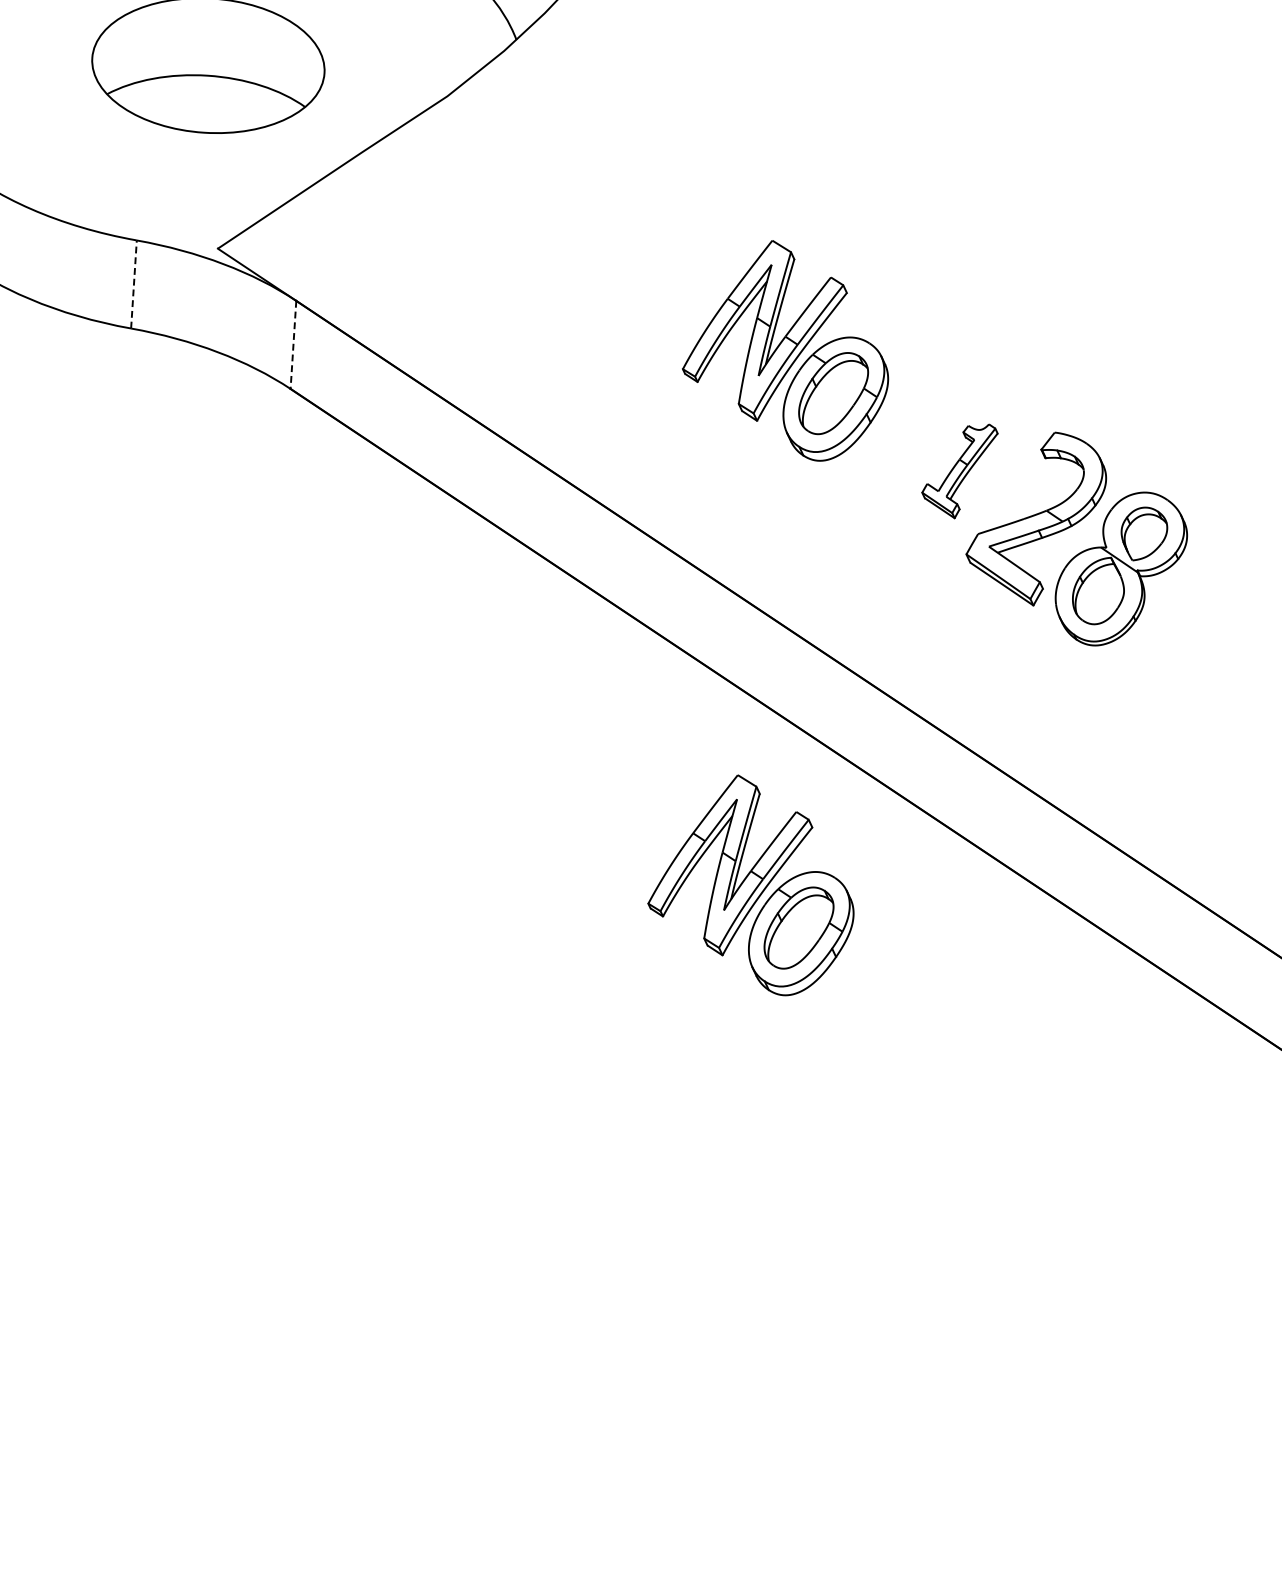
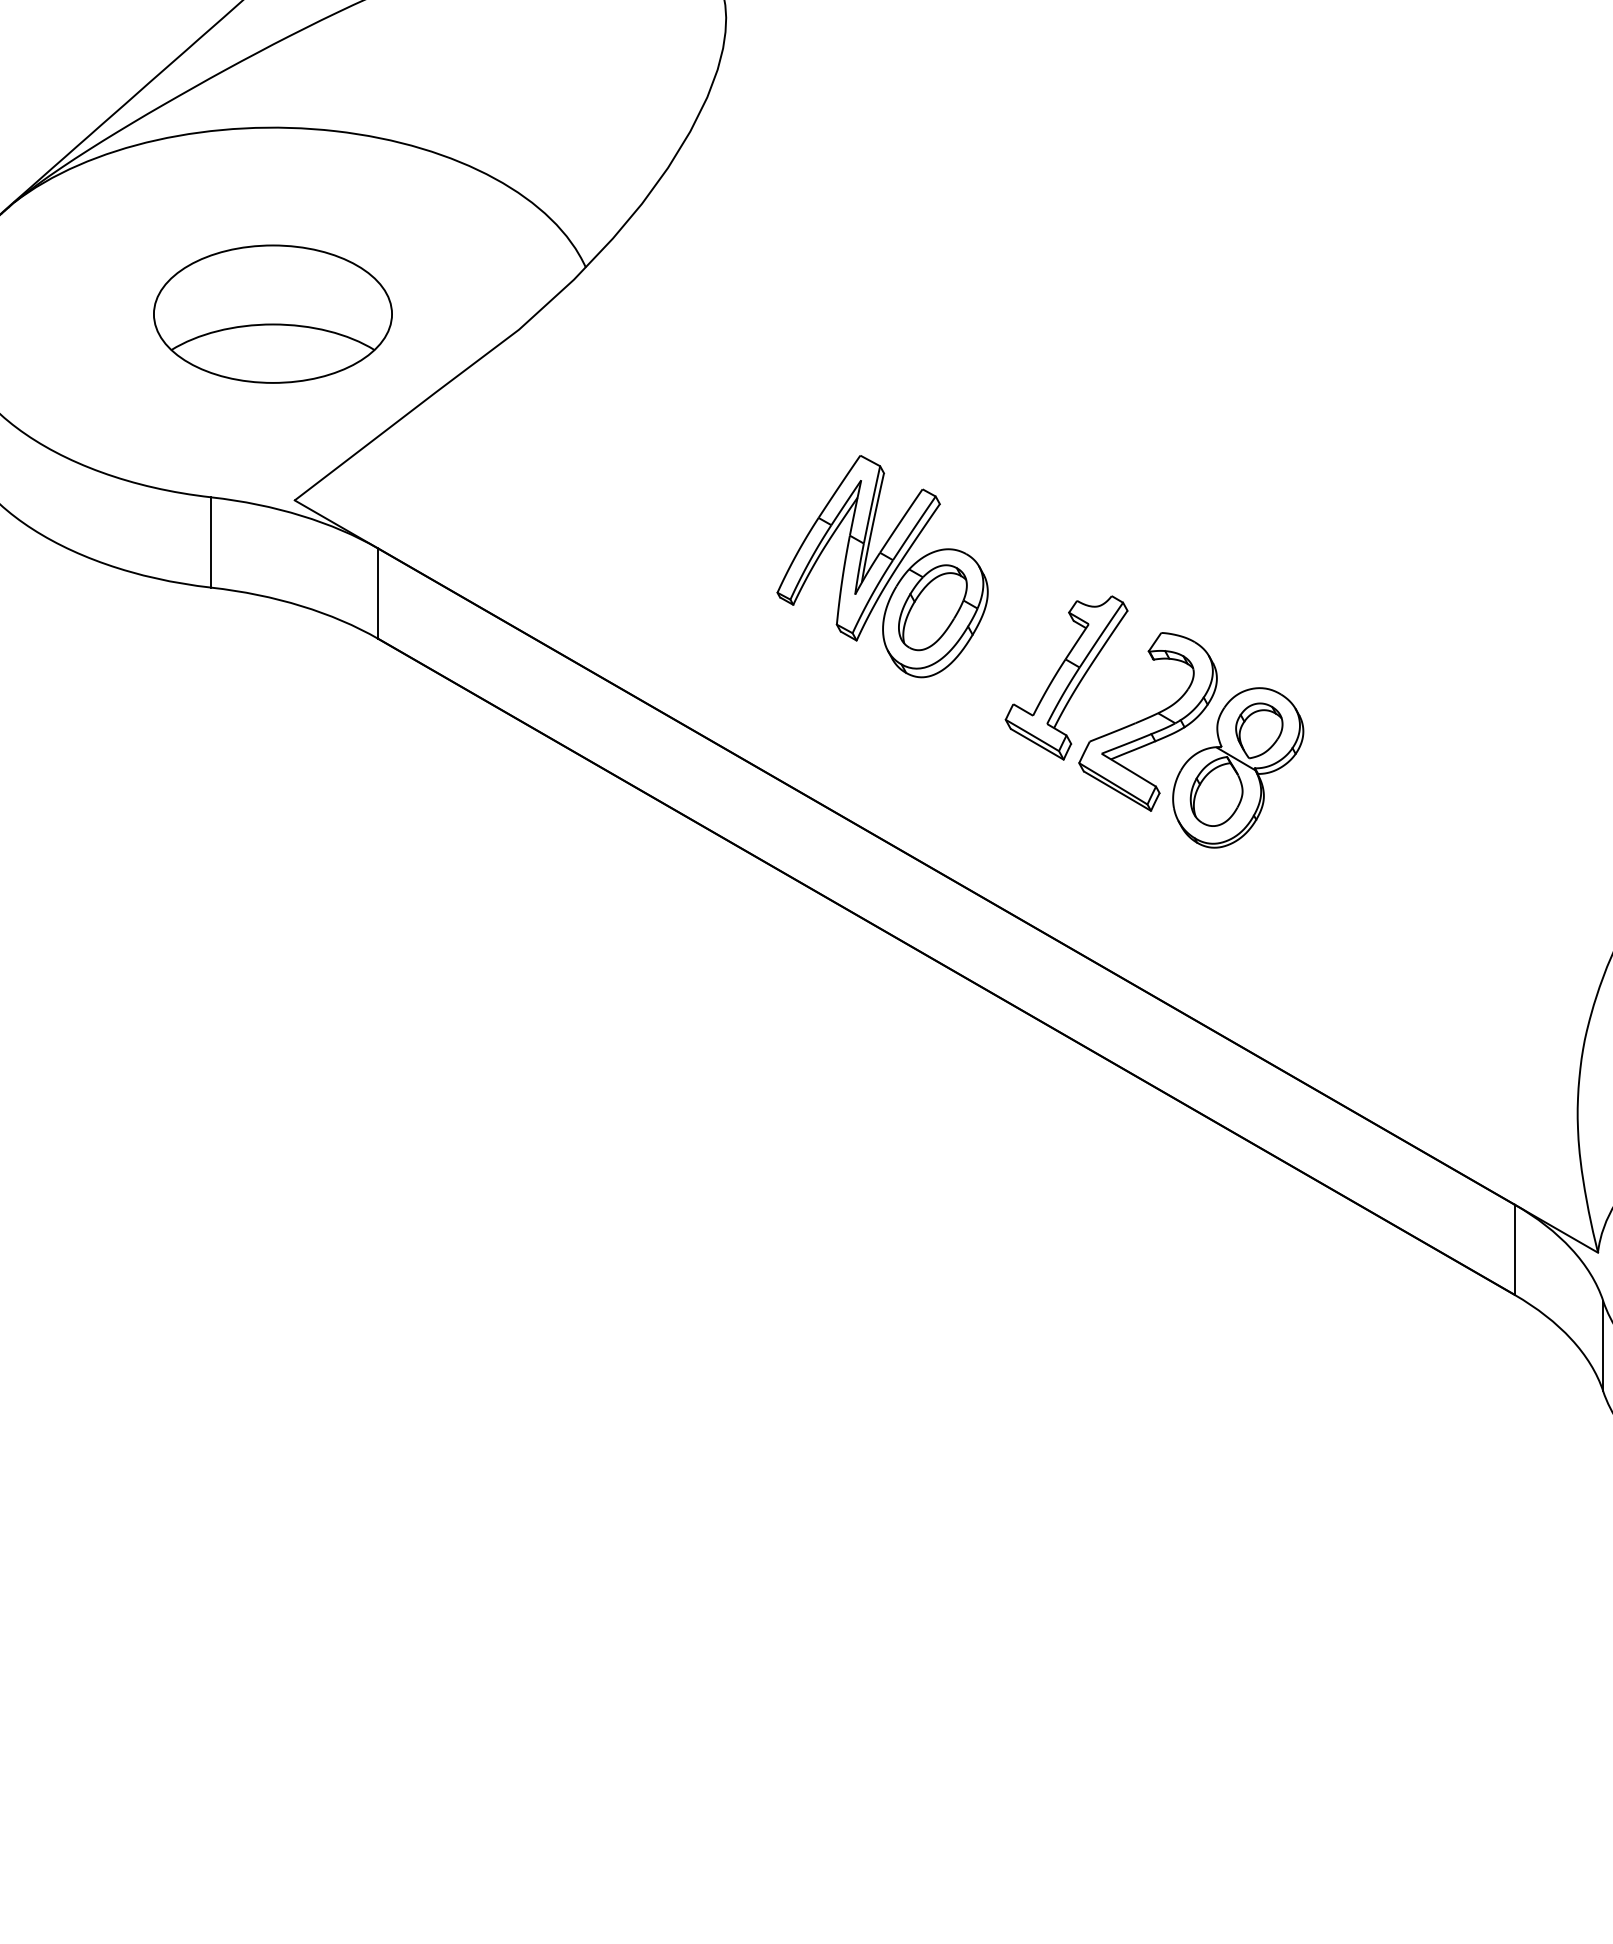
line: (134, 284) -> (211, 542), dashed -> solid
line: (293, 345) -> (378, 594), dashed -> solid
part: (959, 470) -> (1066, 677), size x1.67
part: (752, 884) -> (882, 1114), removed

